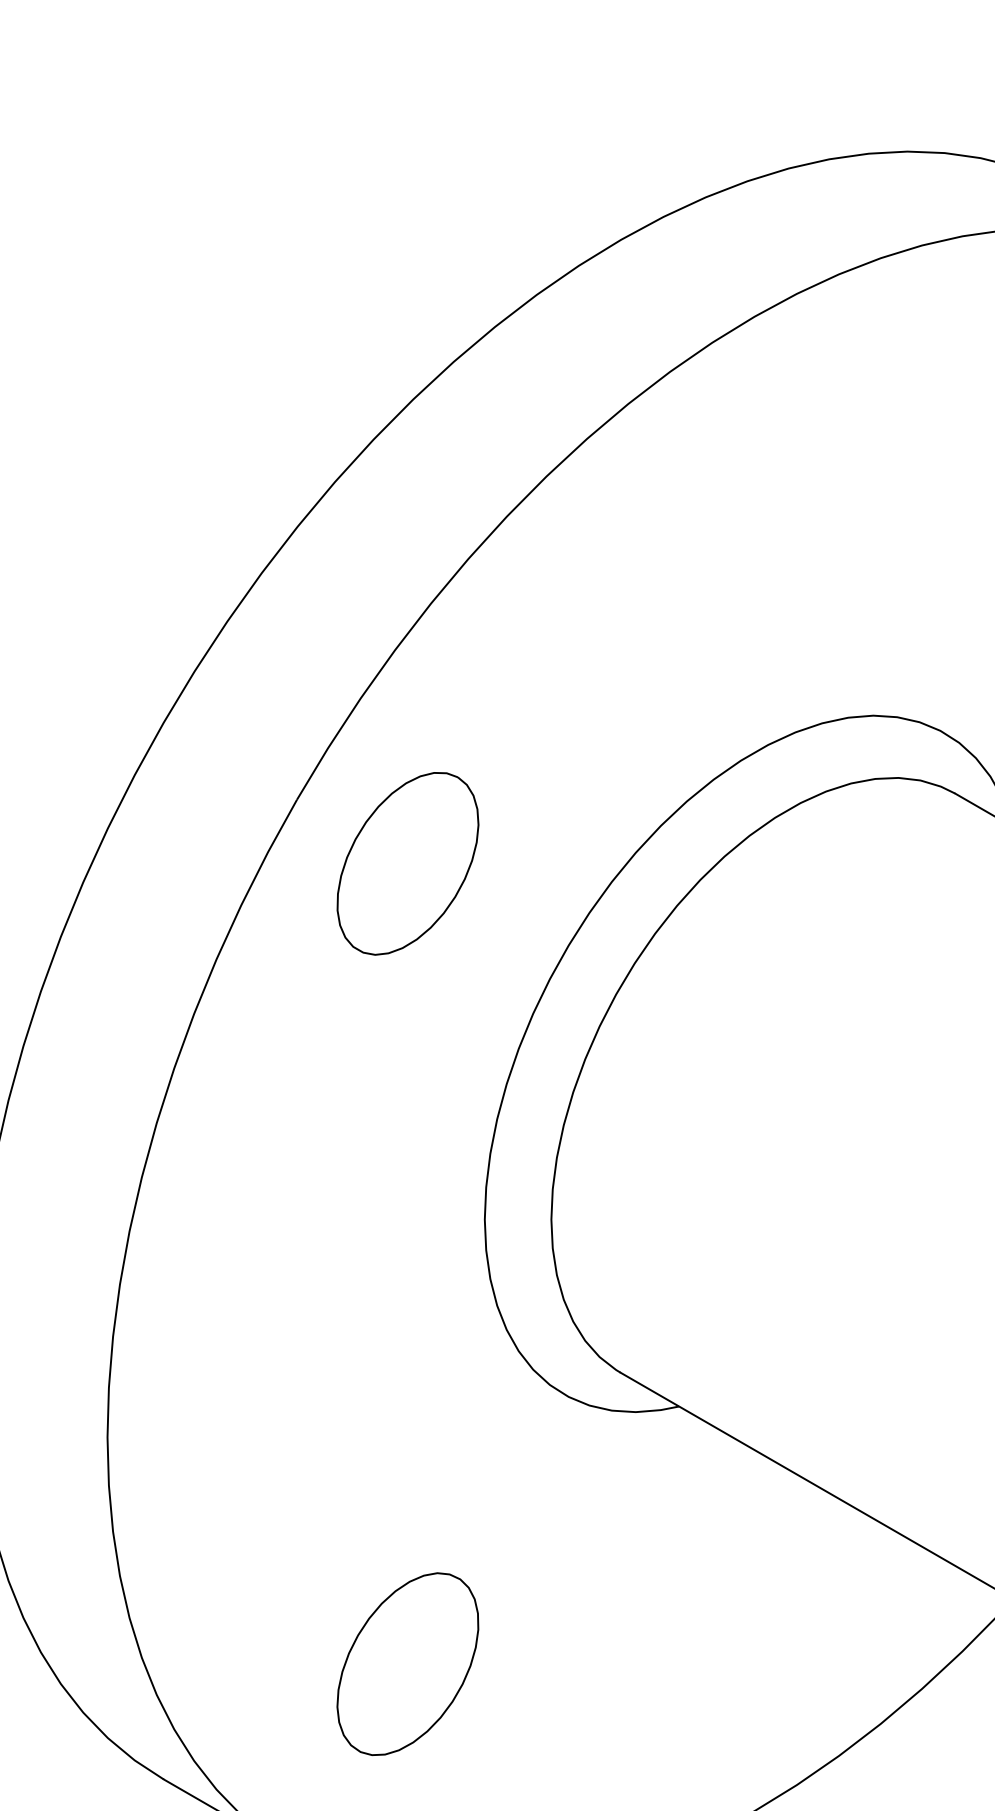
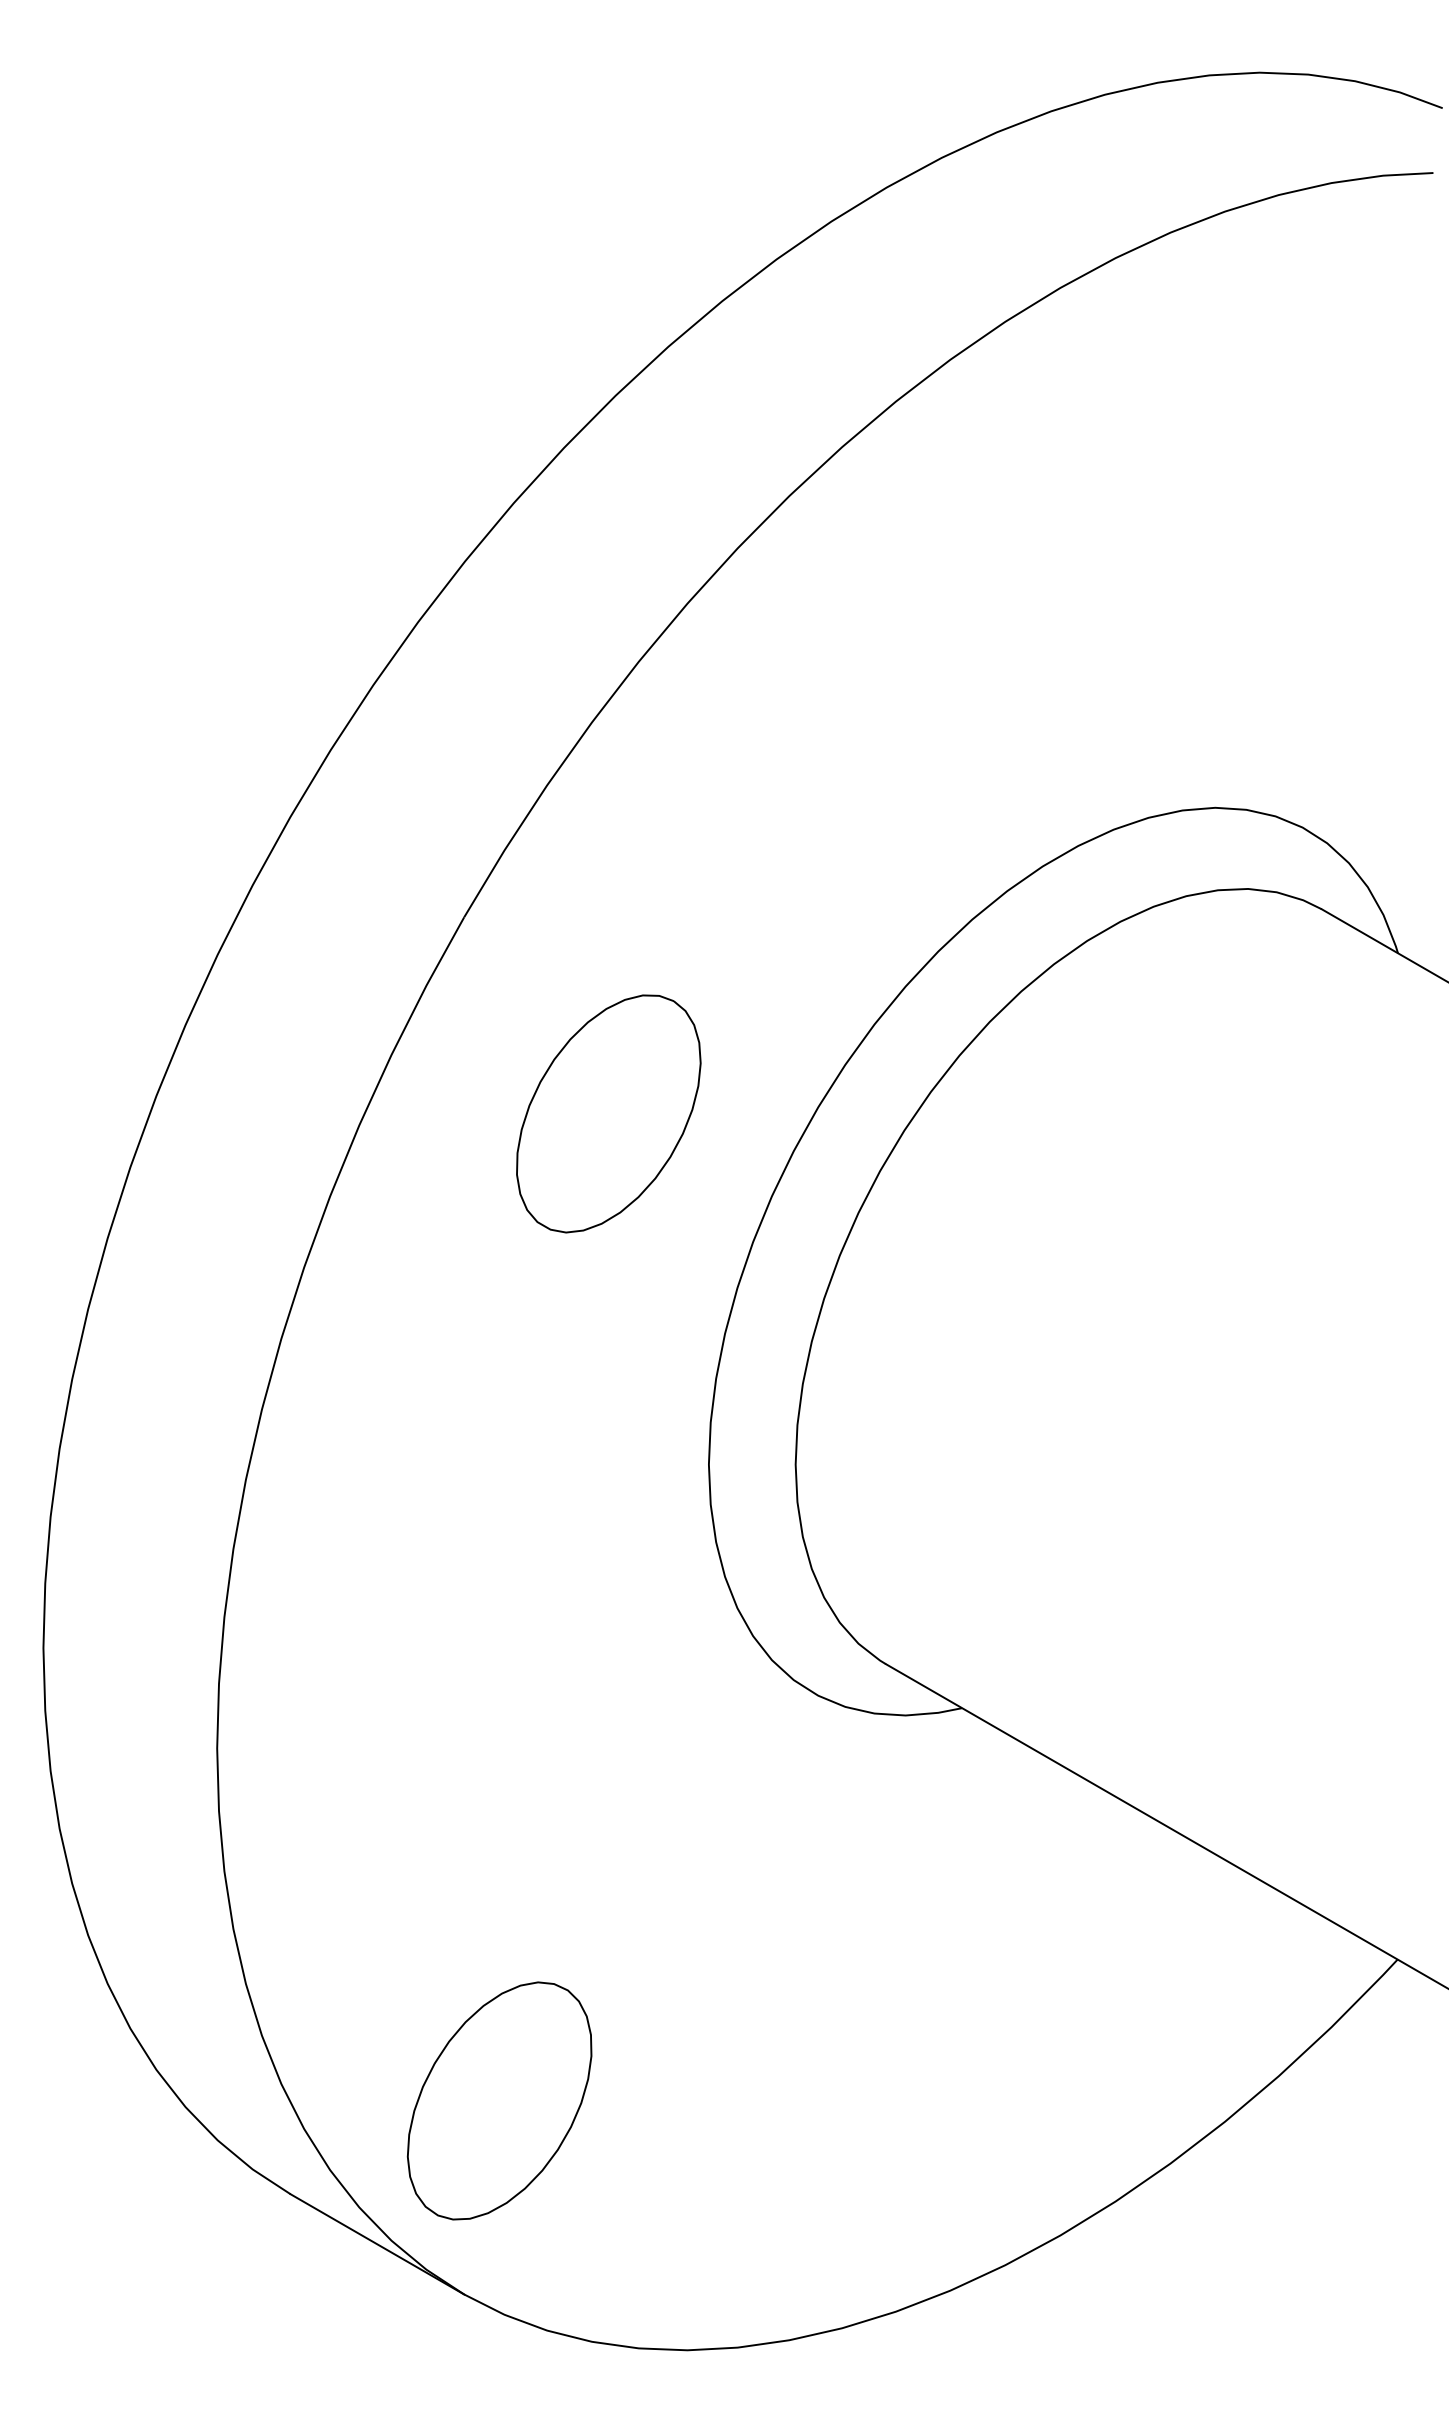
part: (407, 863) -> (608, 1113), moved
part: (407, 1663) -> (499, 2100), moved

